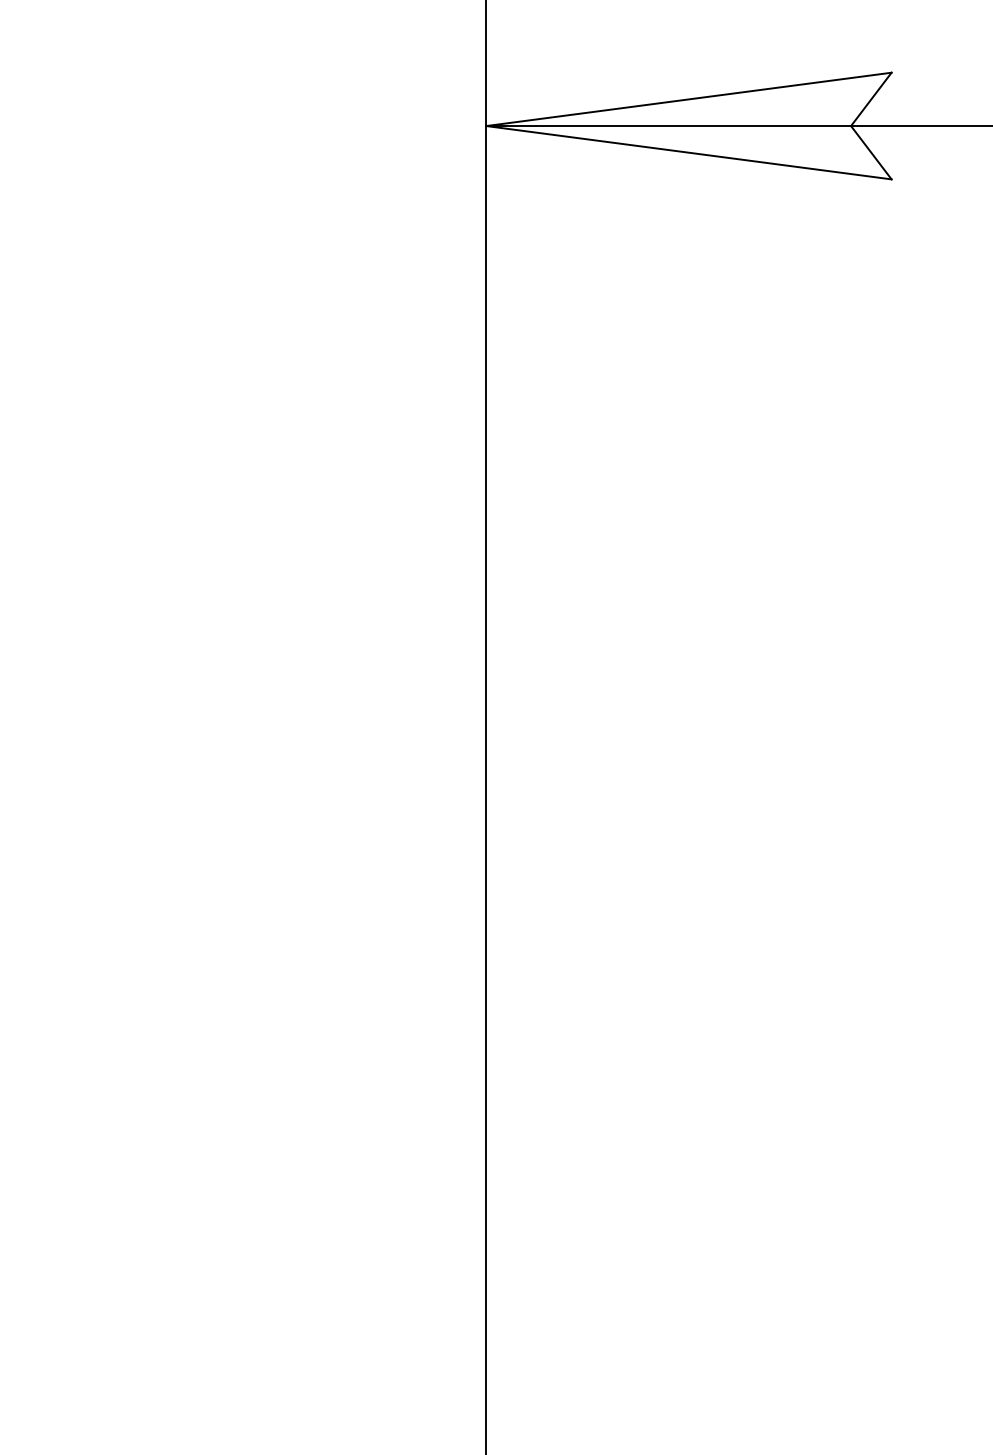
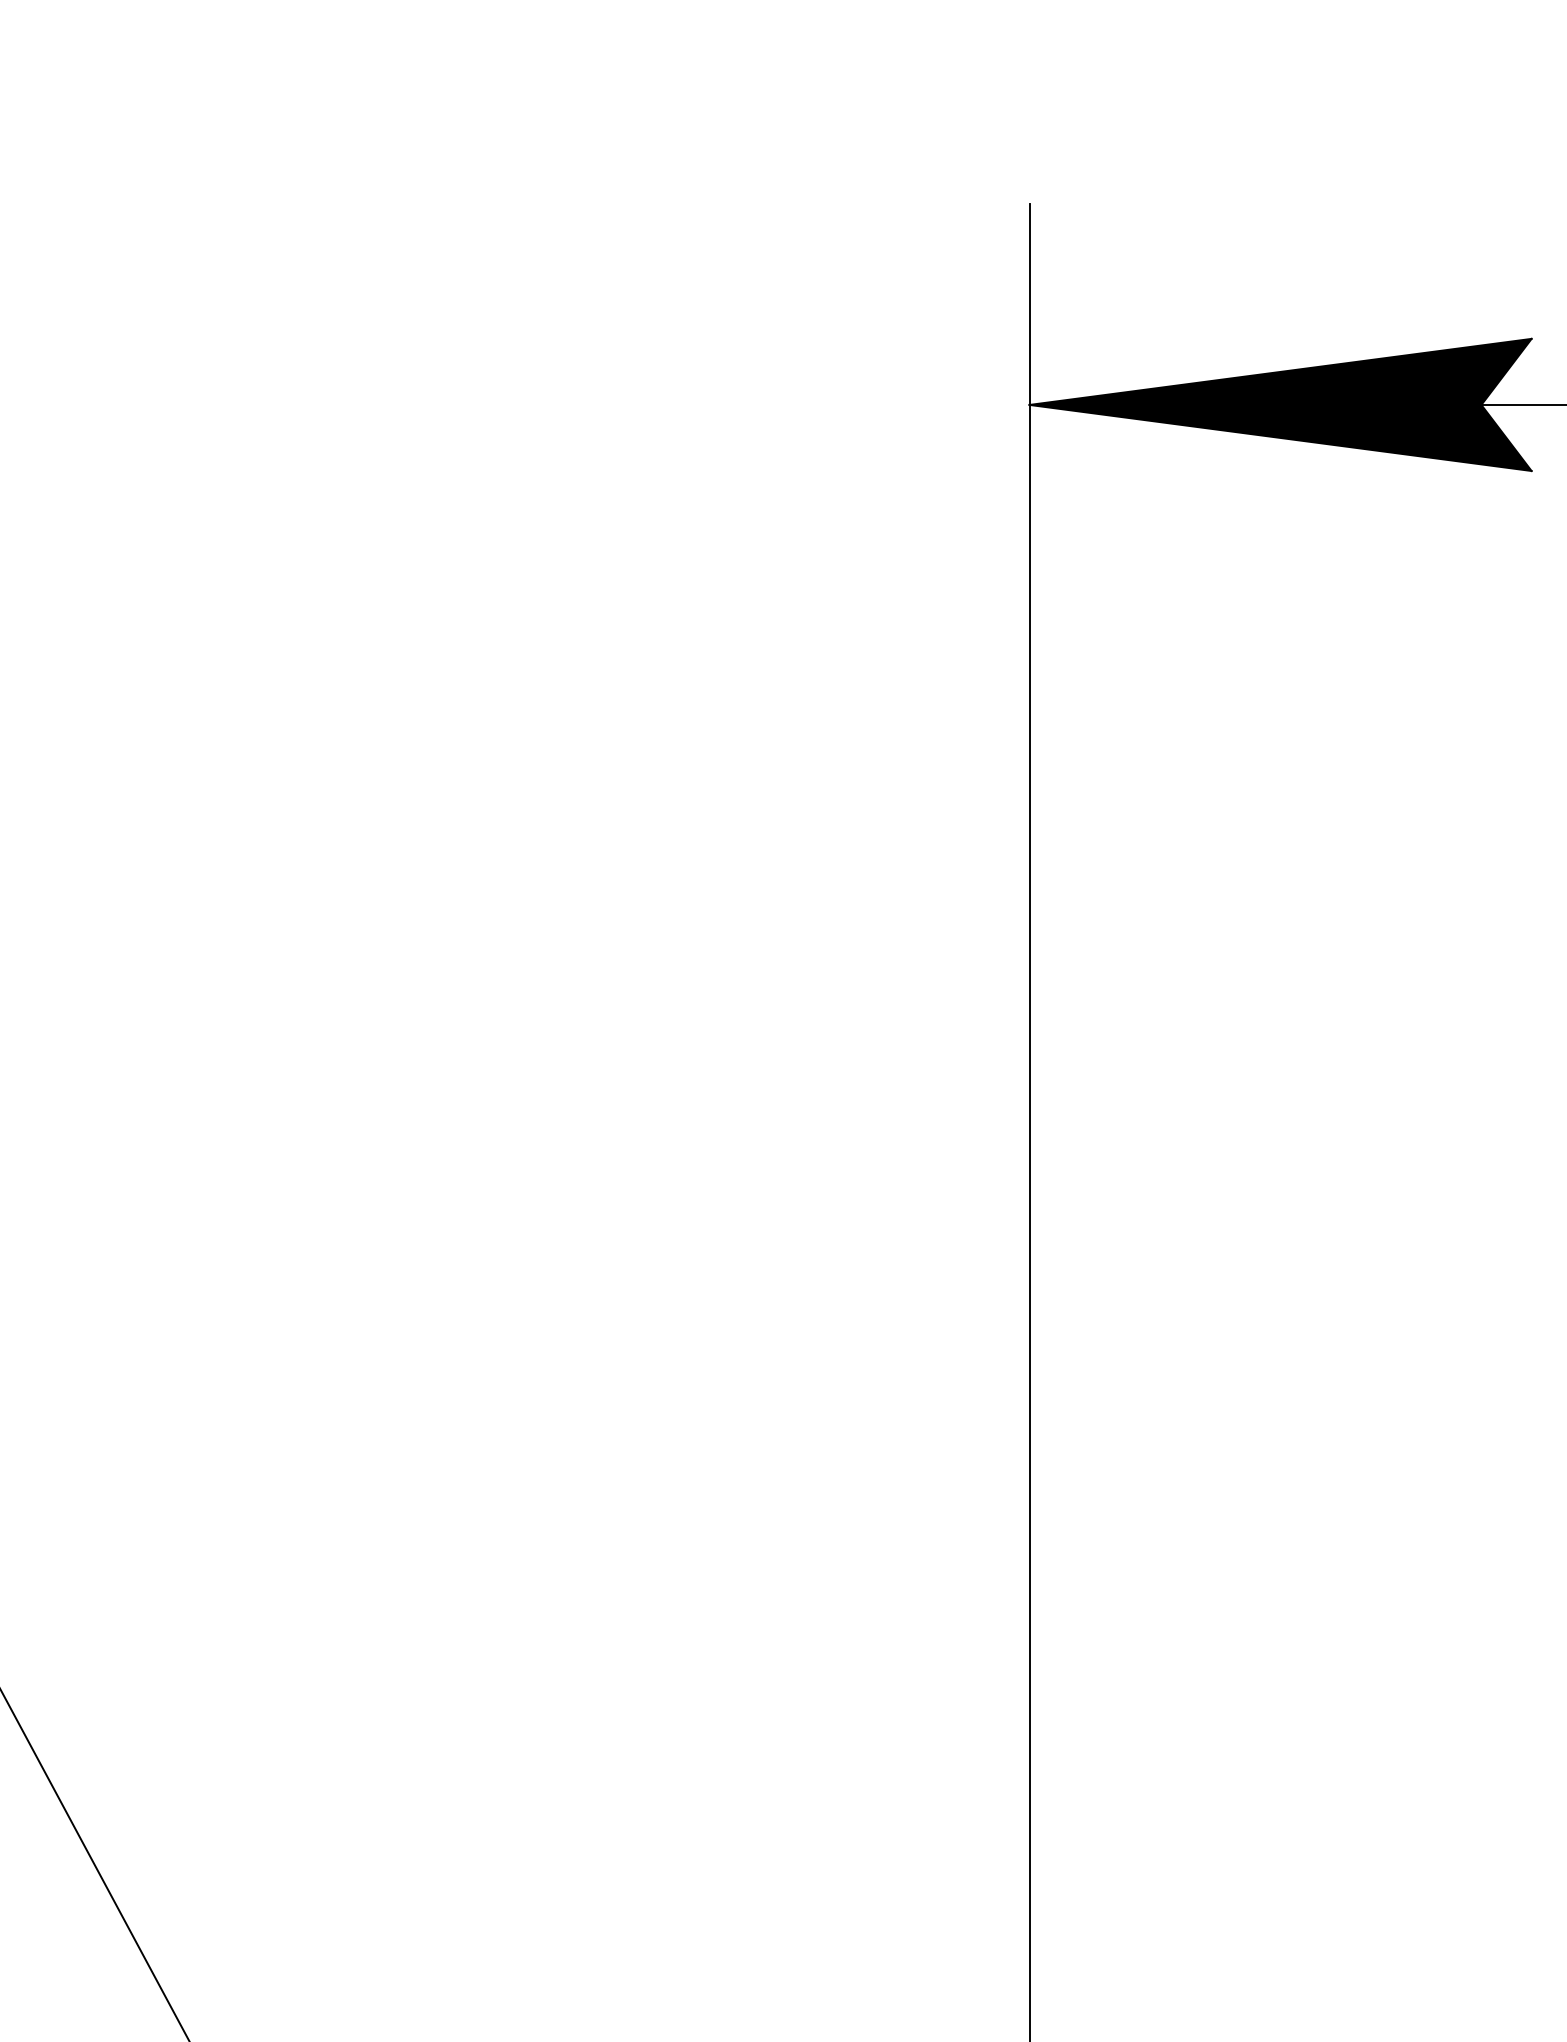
fill: (688, 125) -> (1280, 404), added

